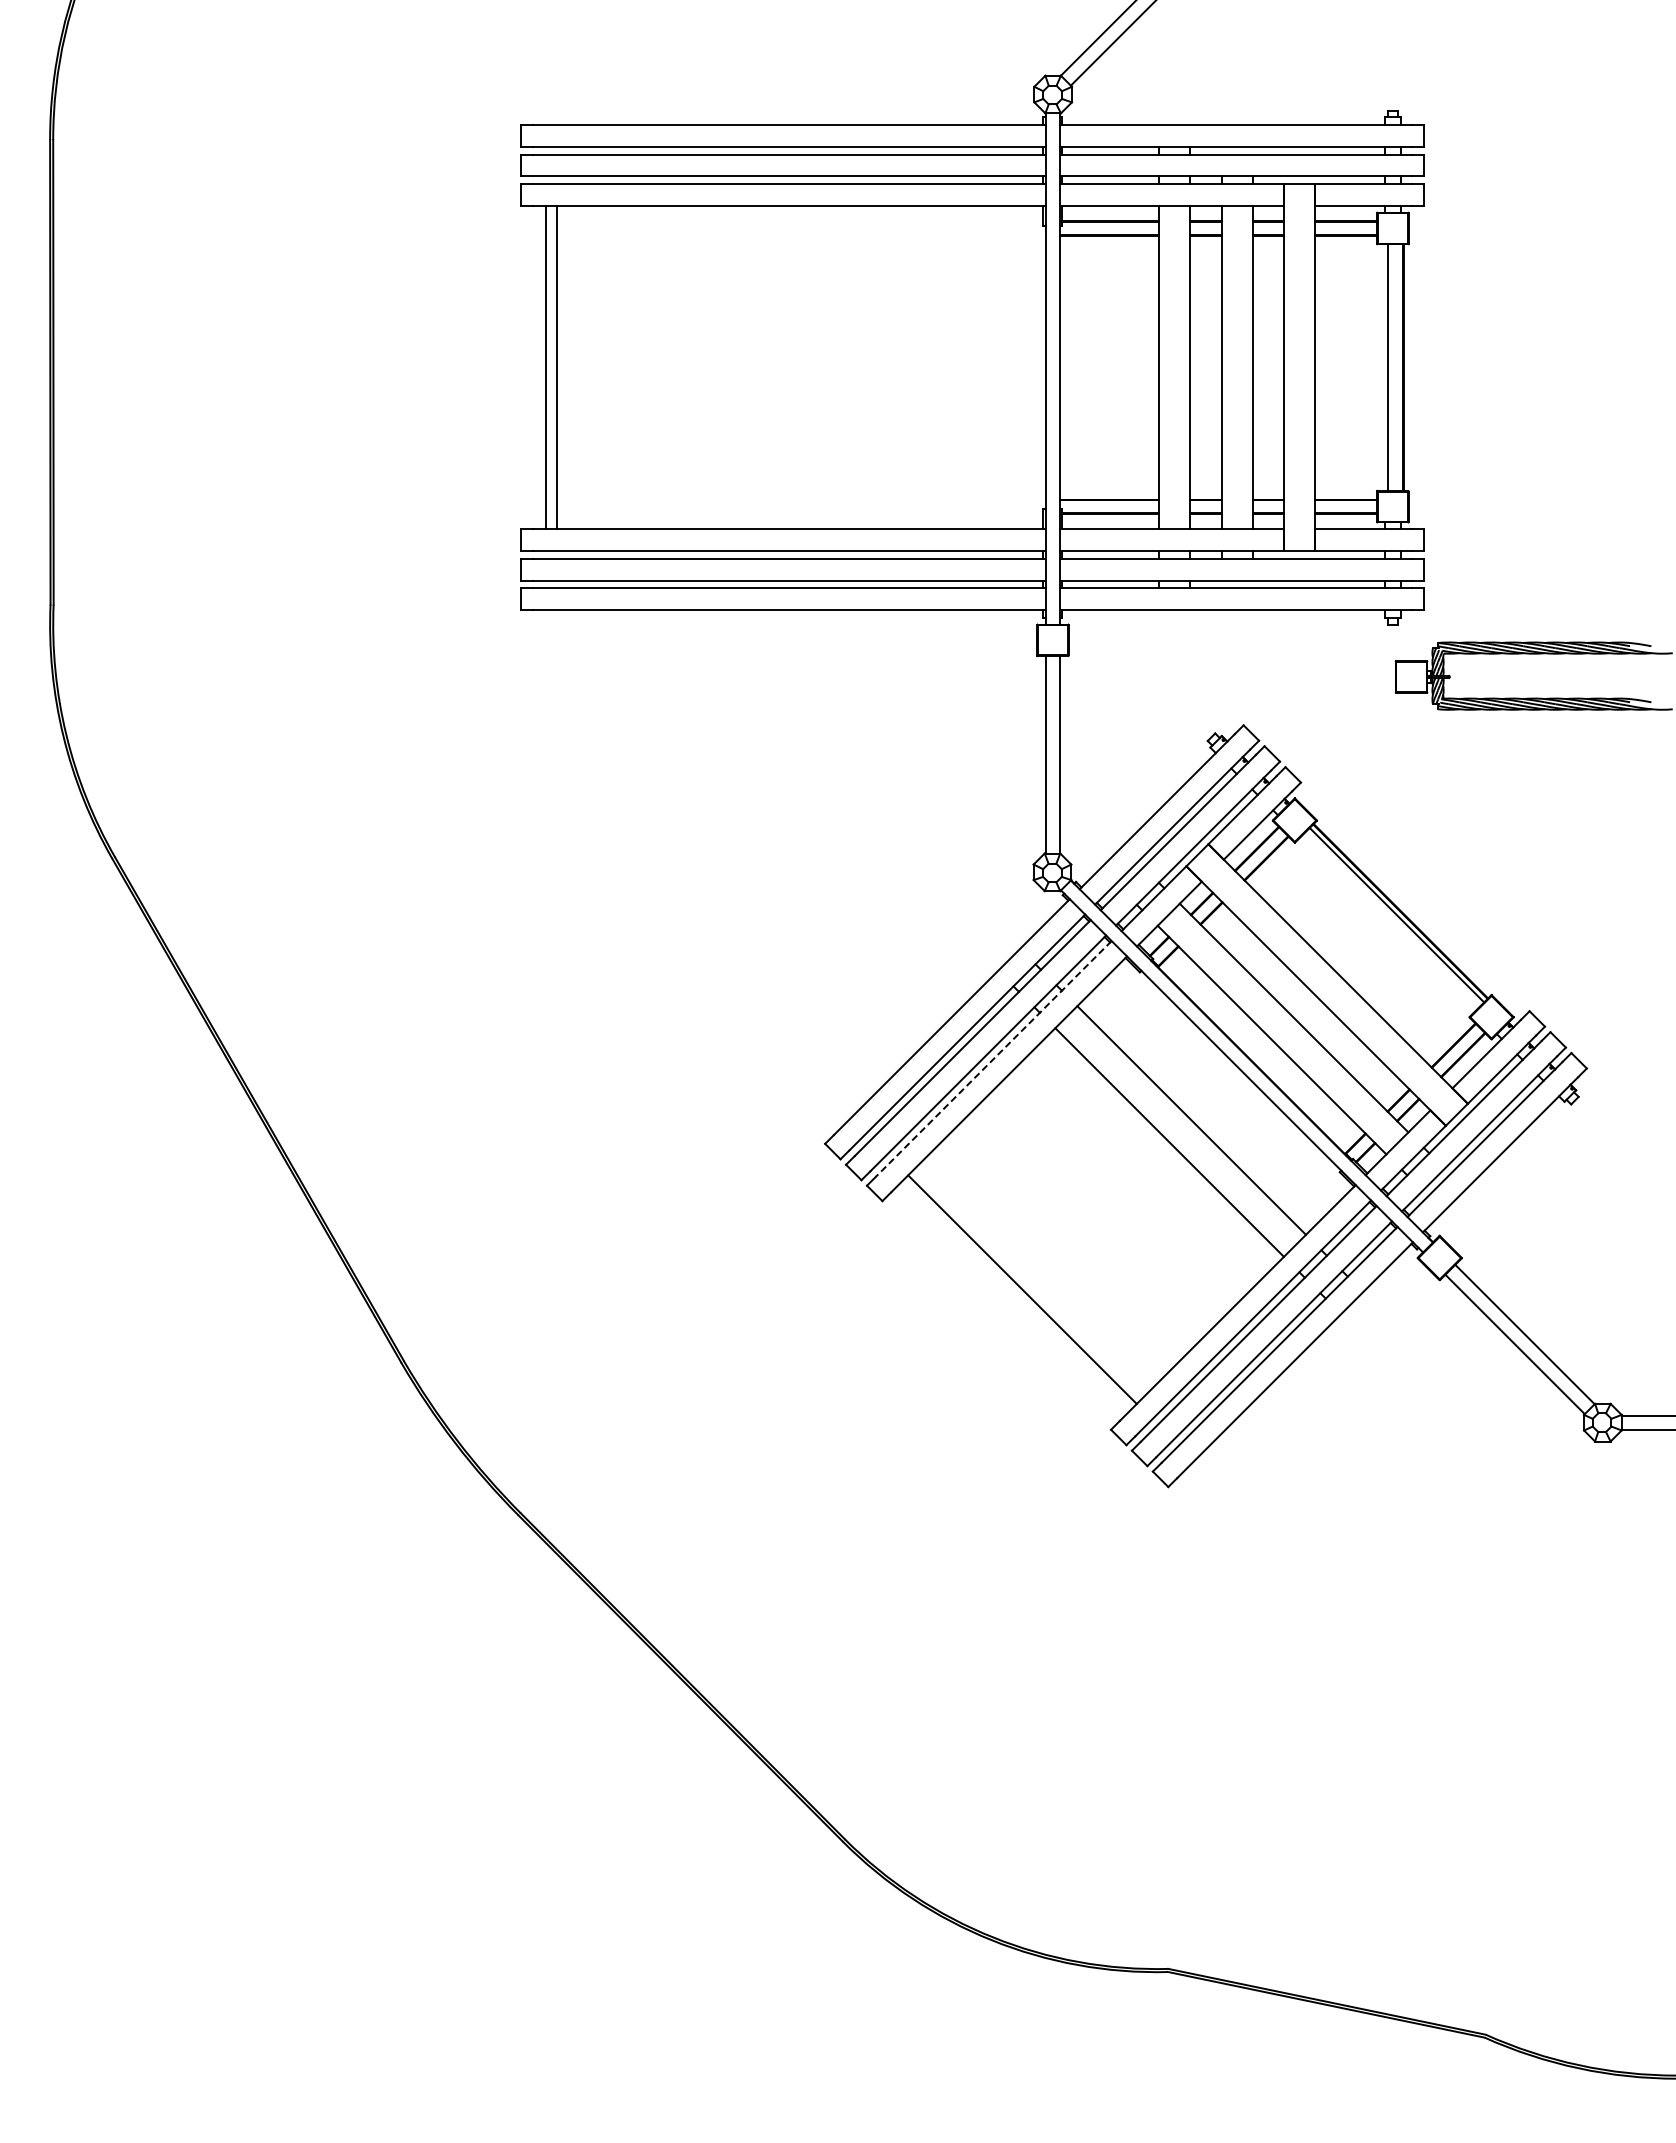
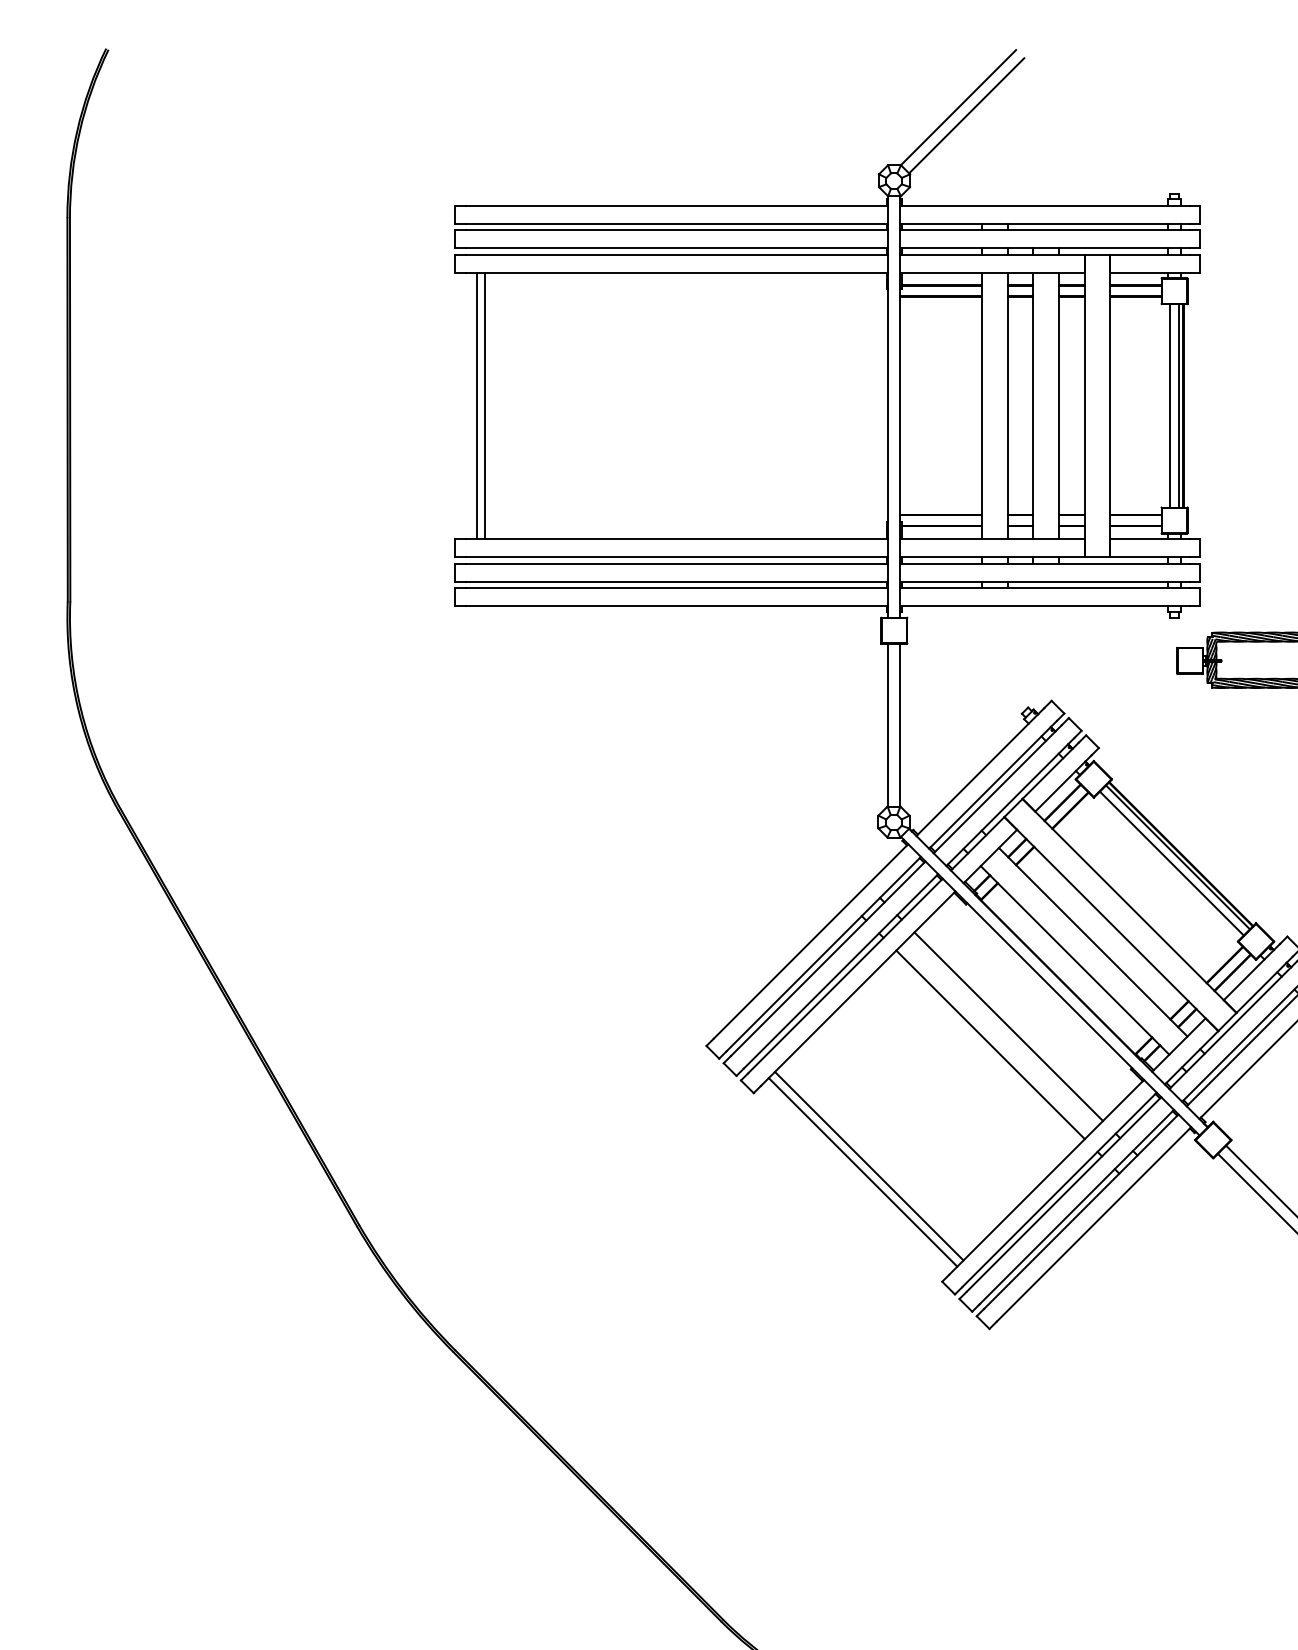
line: (1398, 367) -> (1179, 405), added
line: (1389, 922) -> (1171, 863), added
line: (993, 1058) -> (845, 975), dashed -> solid
line: (1014, 1296) -> (862, 1171), added

